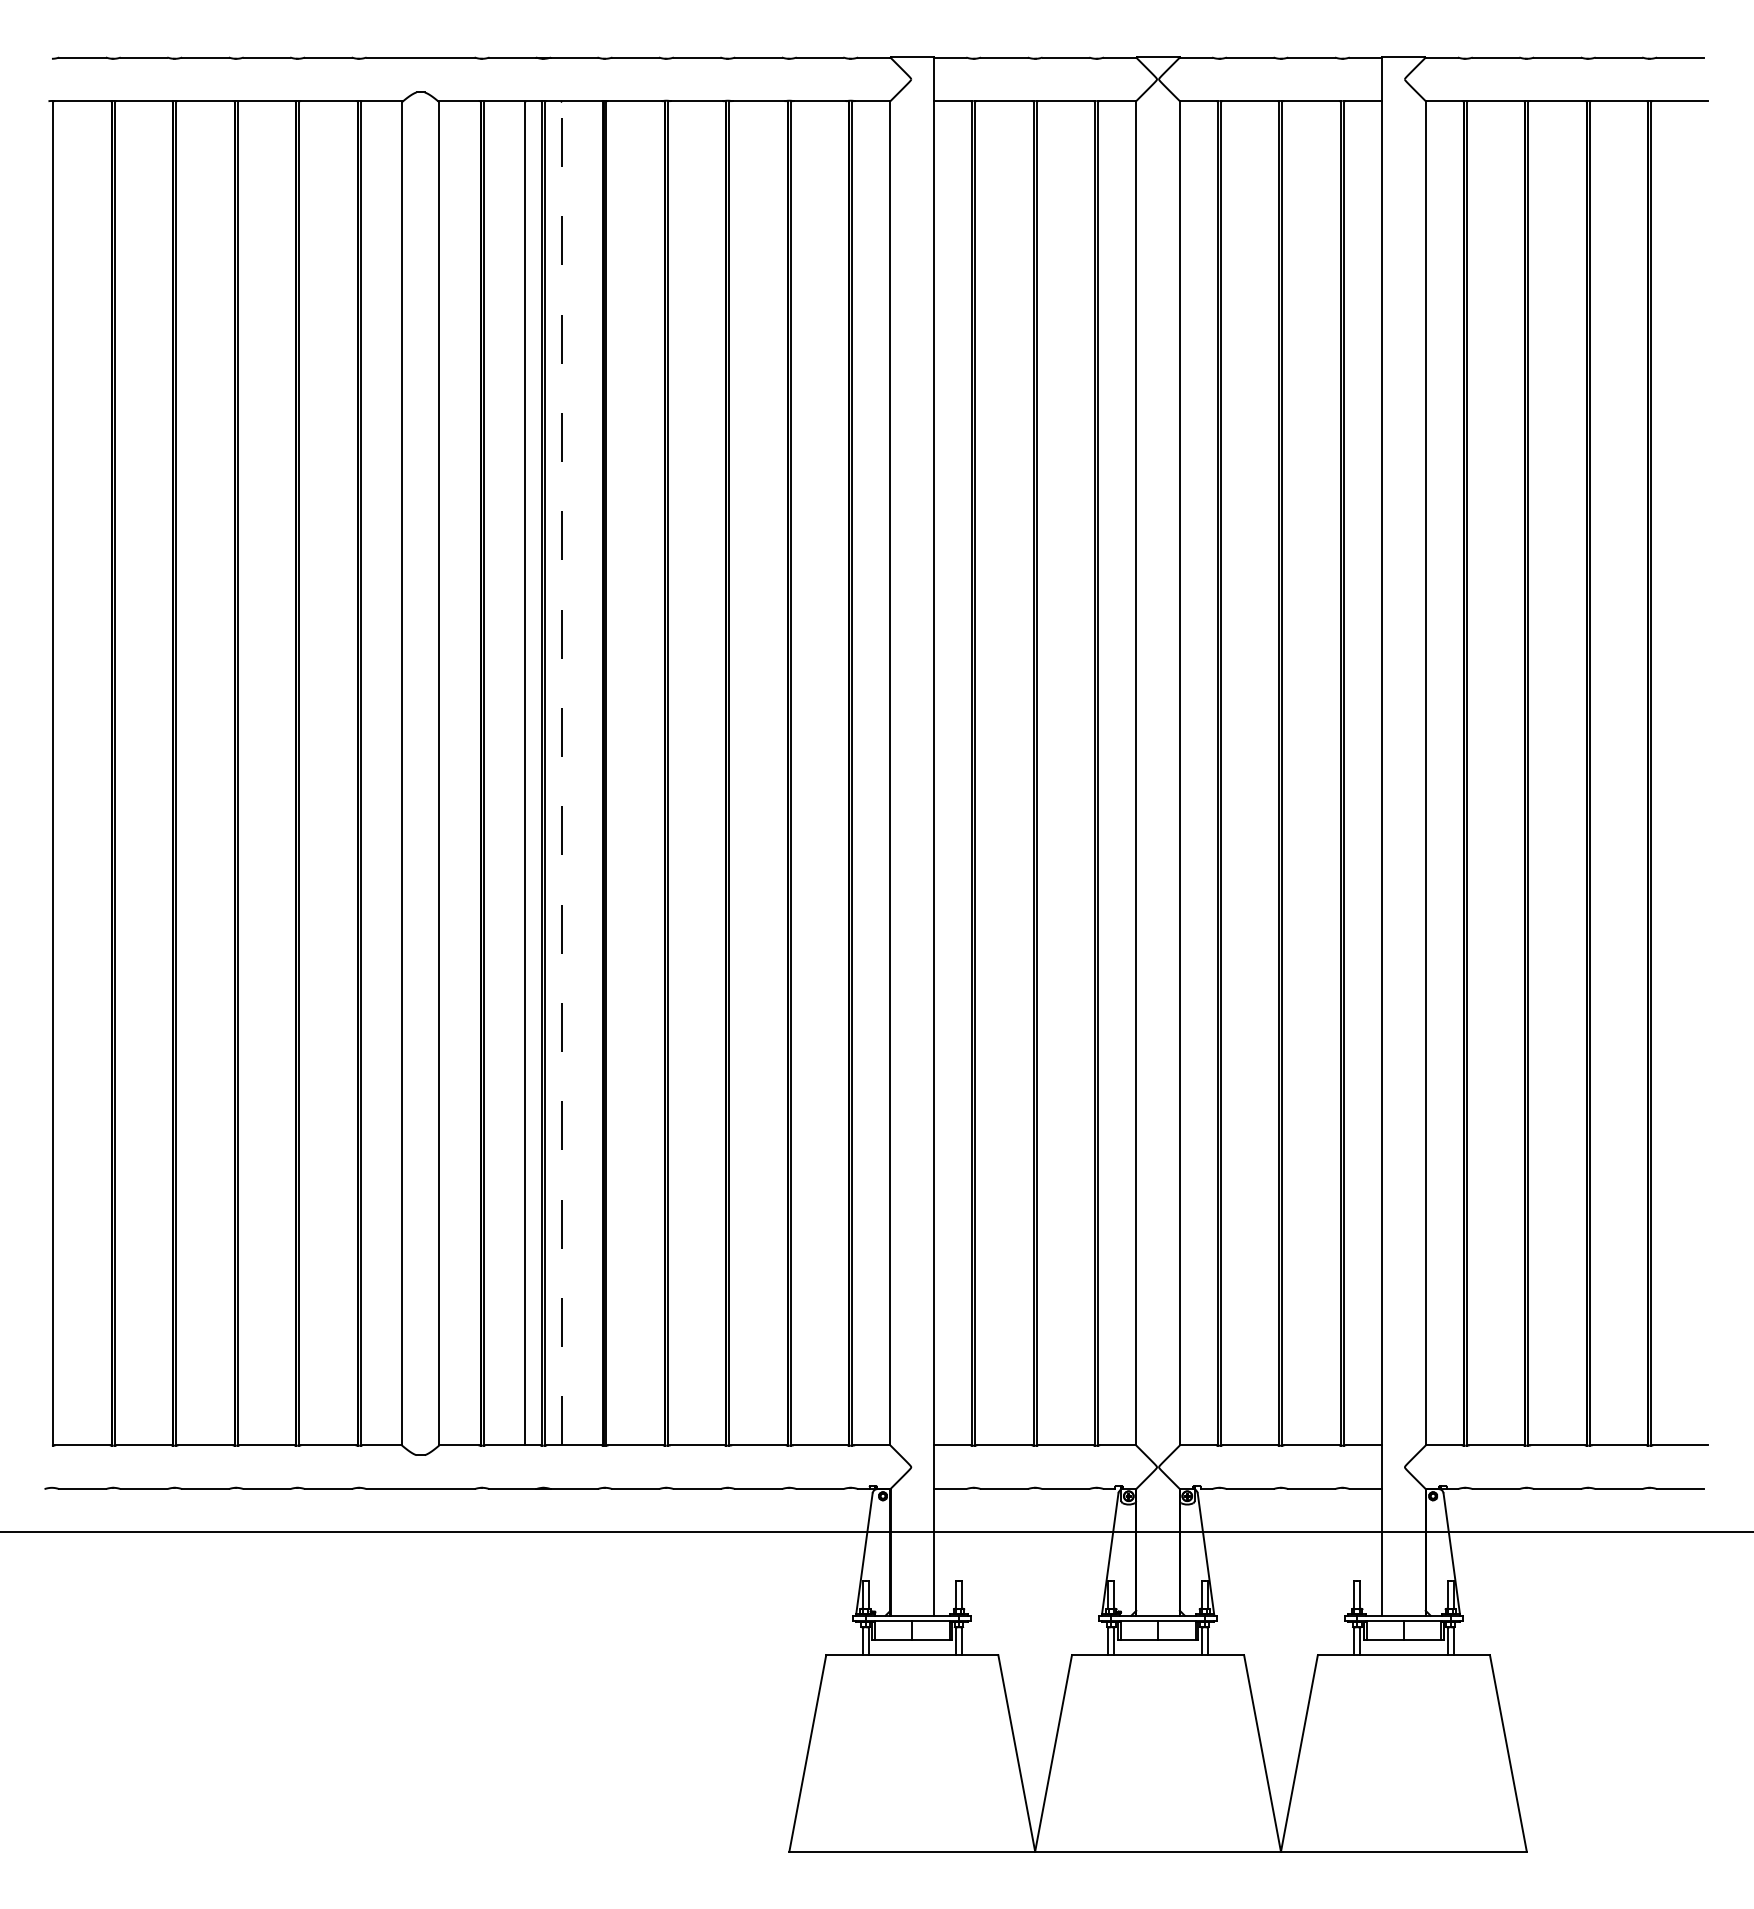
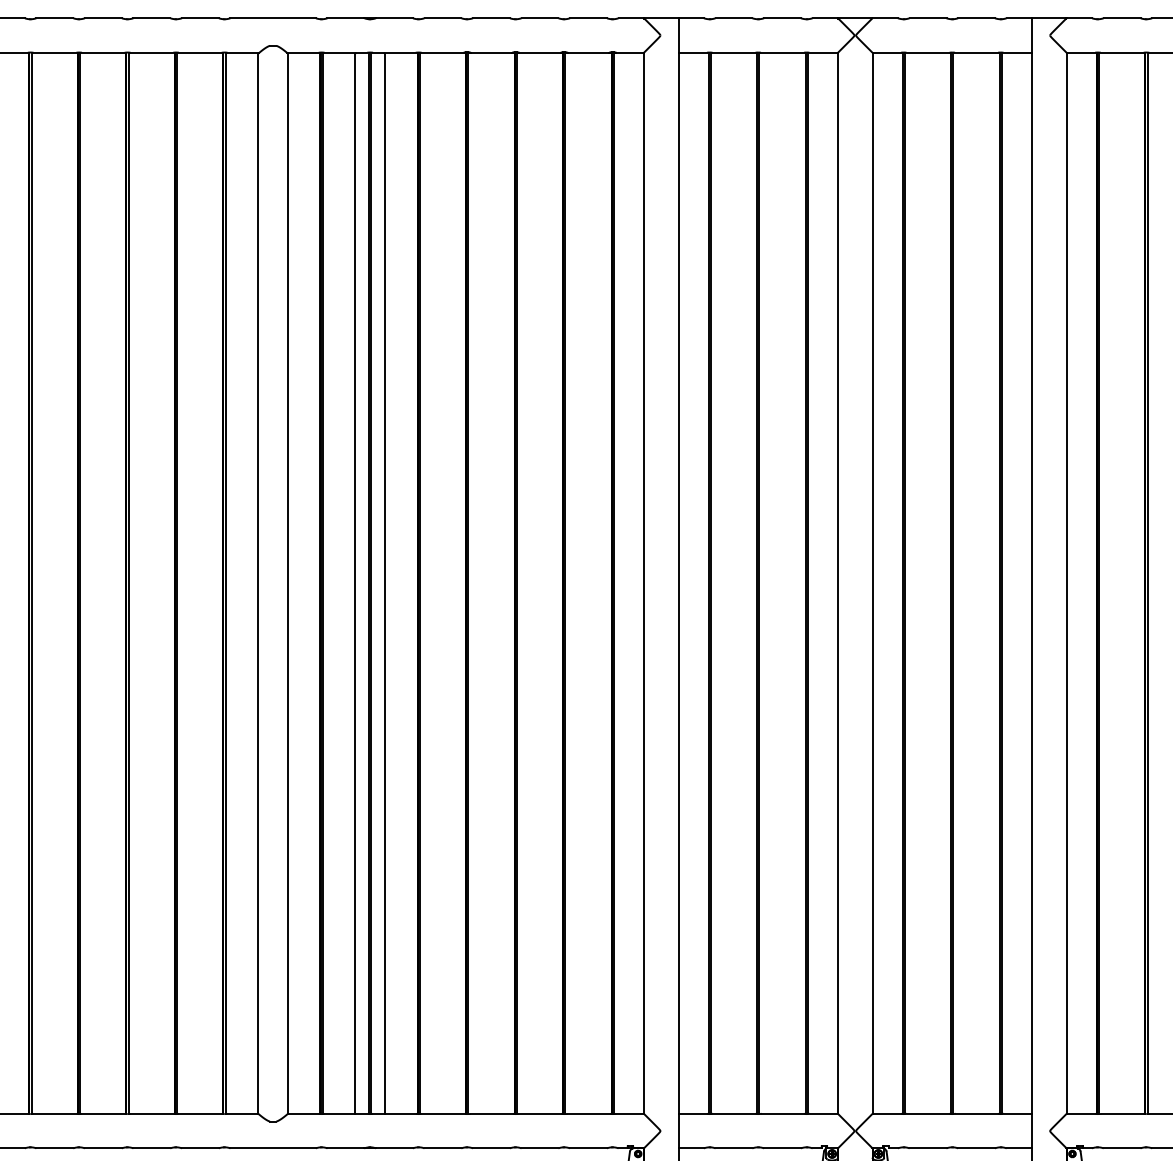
line: (562, 773) -> (385, 583), dashed -> solid

